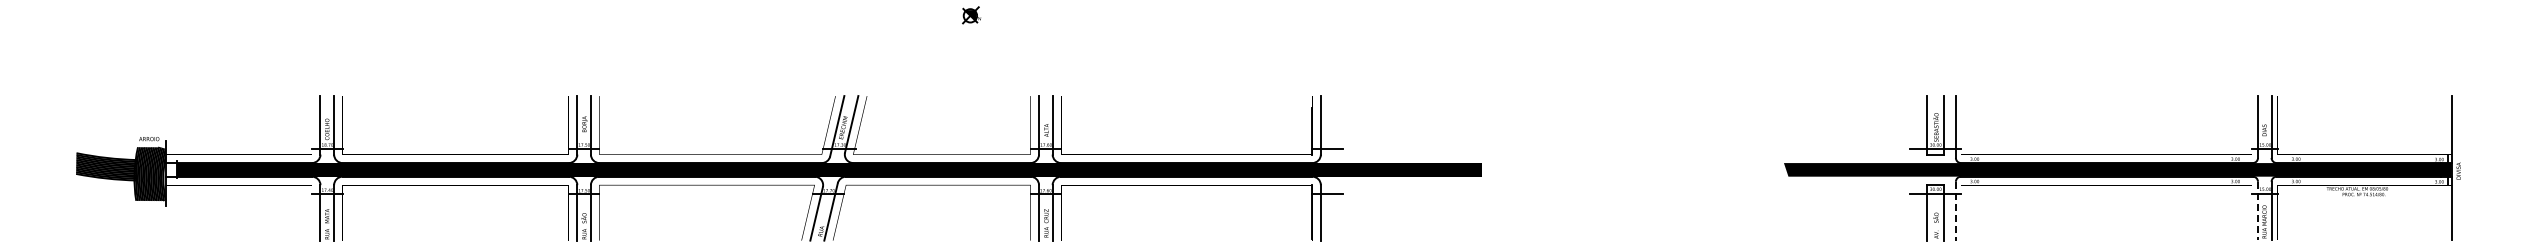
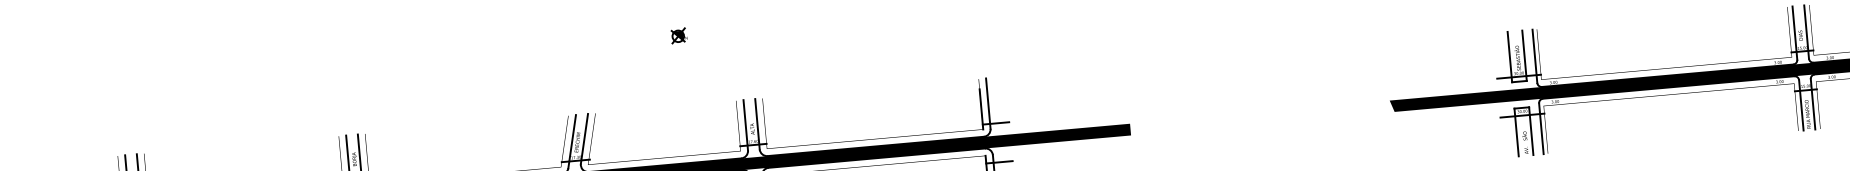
line: (1955, 211) -> (1541, 129), dashed -> solid
line: (2258, 211) -> (1801, 105), dashed -> solid

